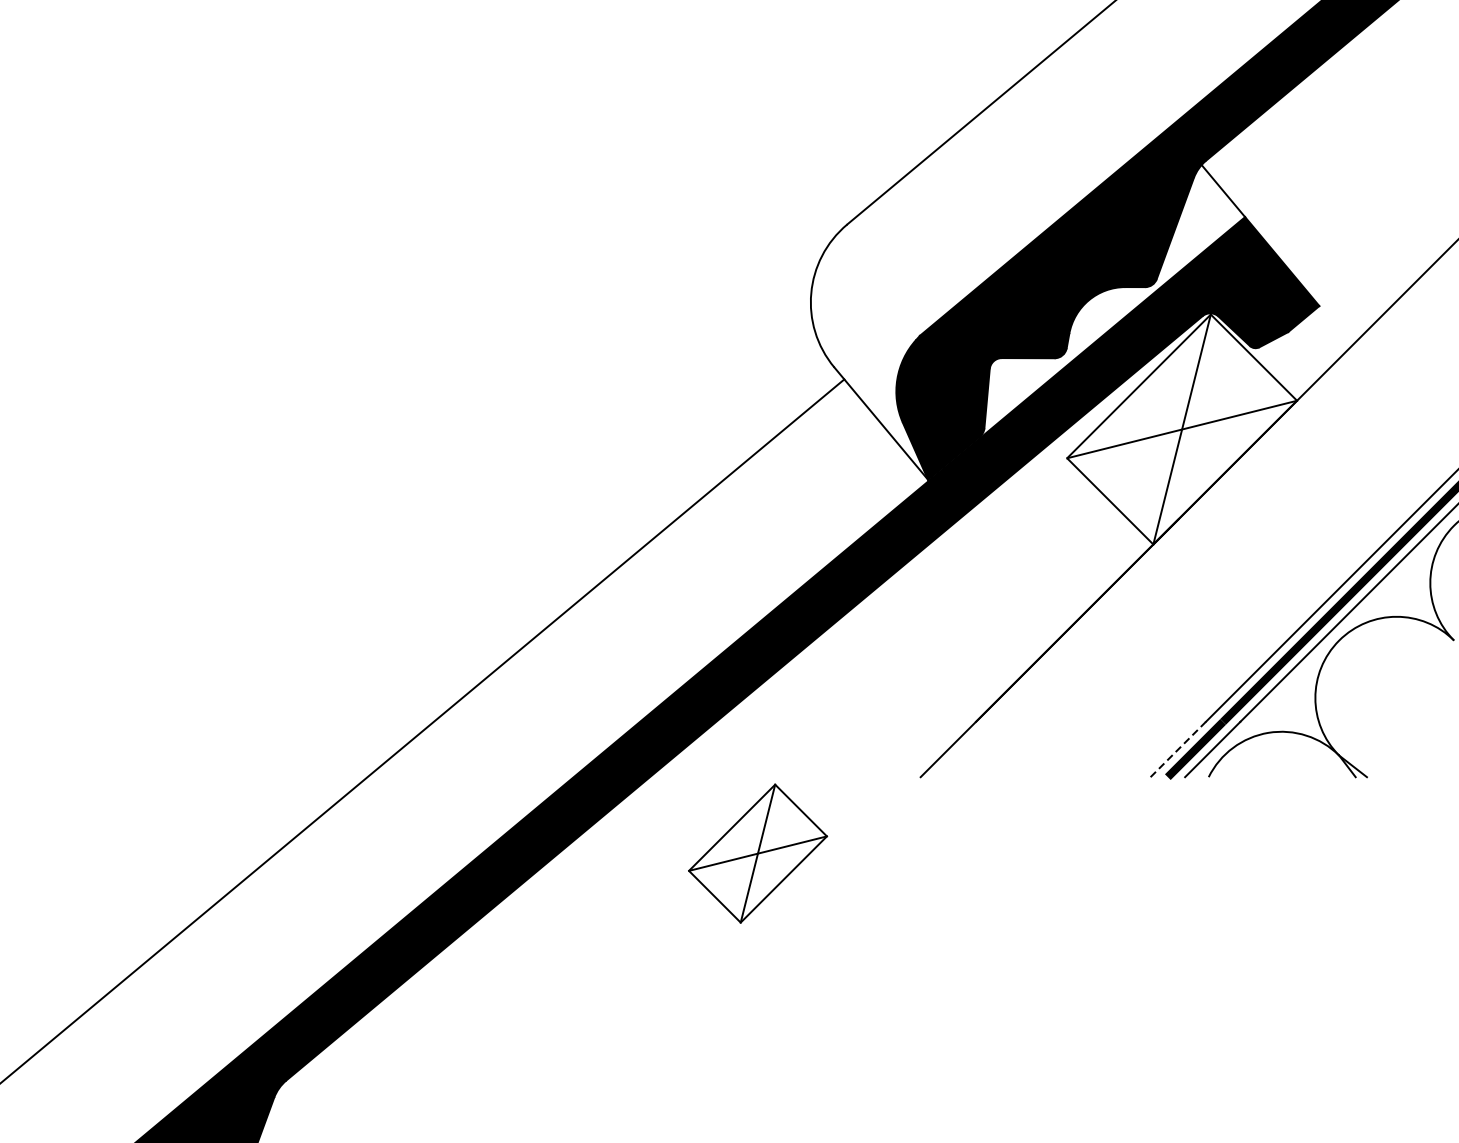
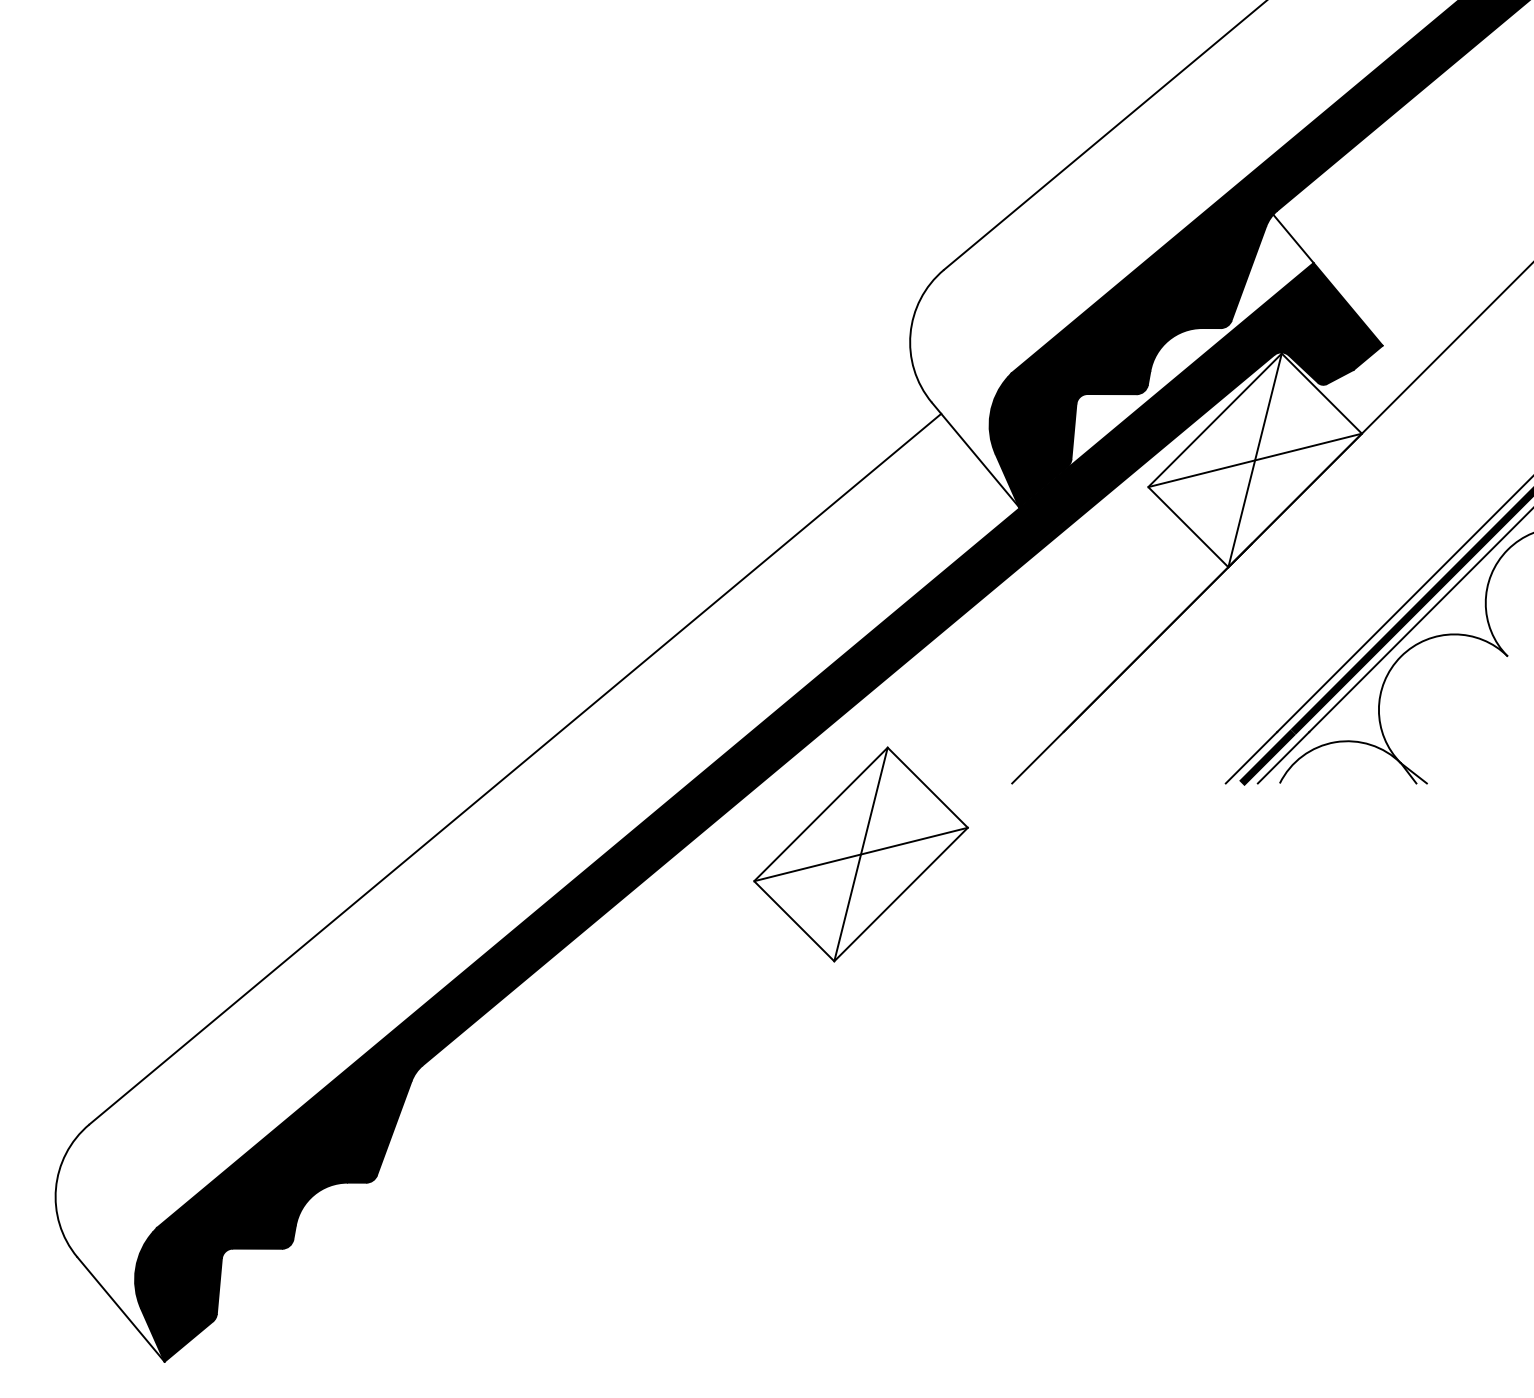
line: (1178, 749) -> (1251, 757), dashed -> solid
part: (757, 853) -> (860, 854), size x1.67

